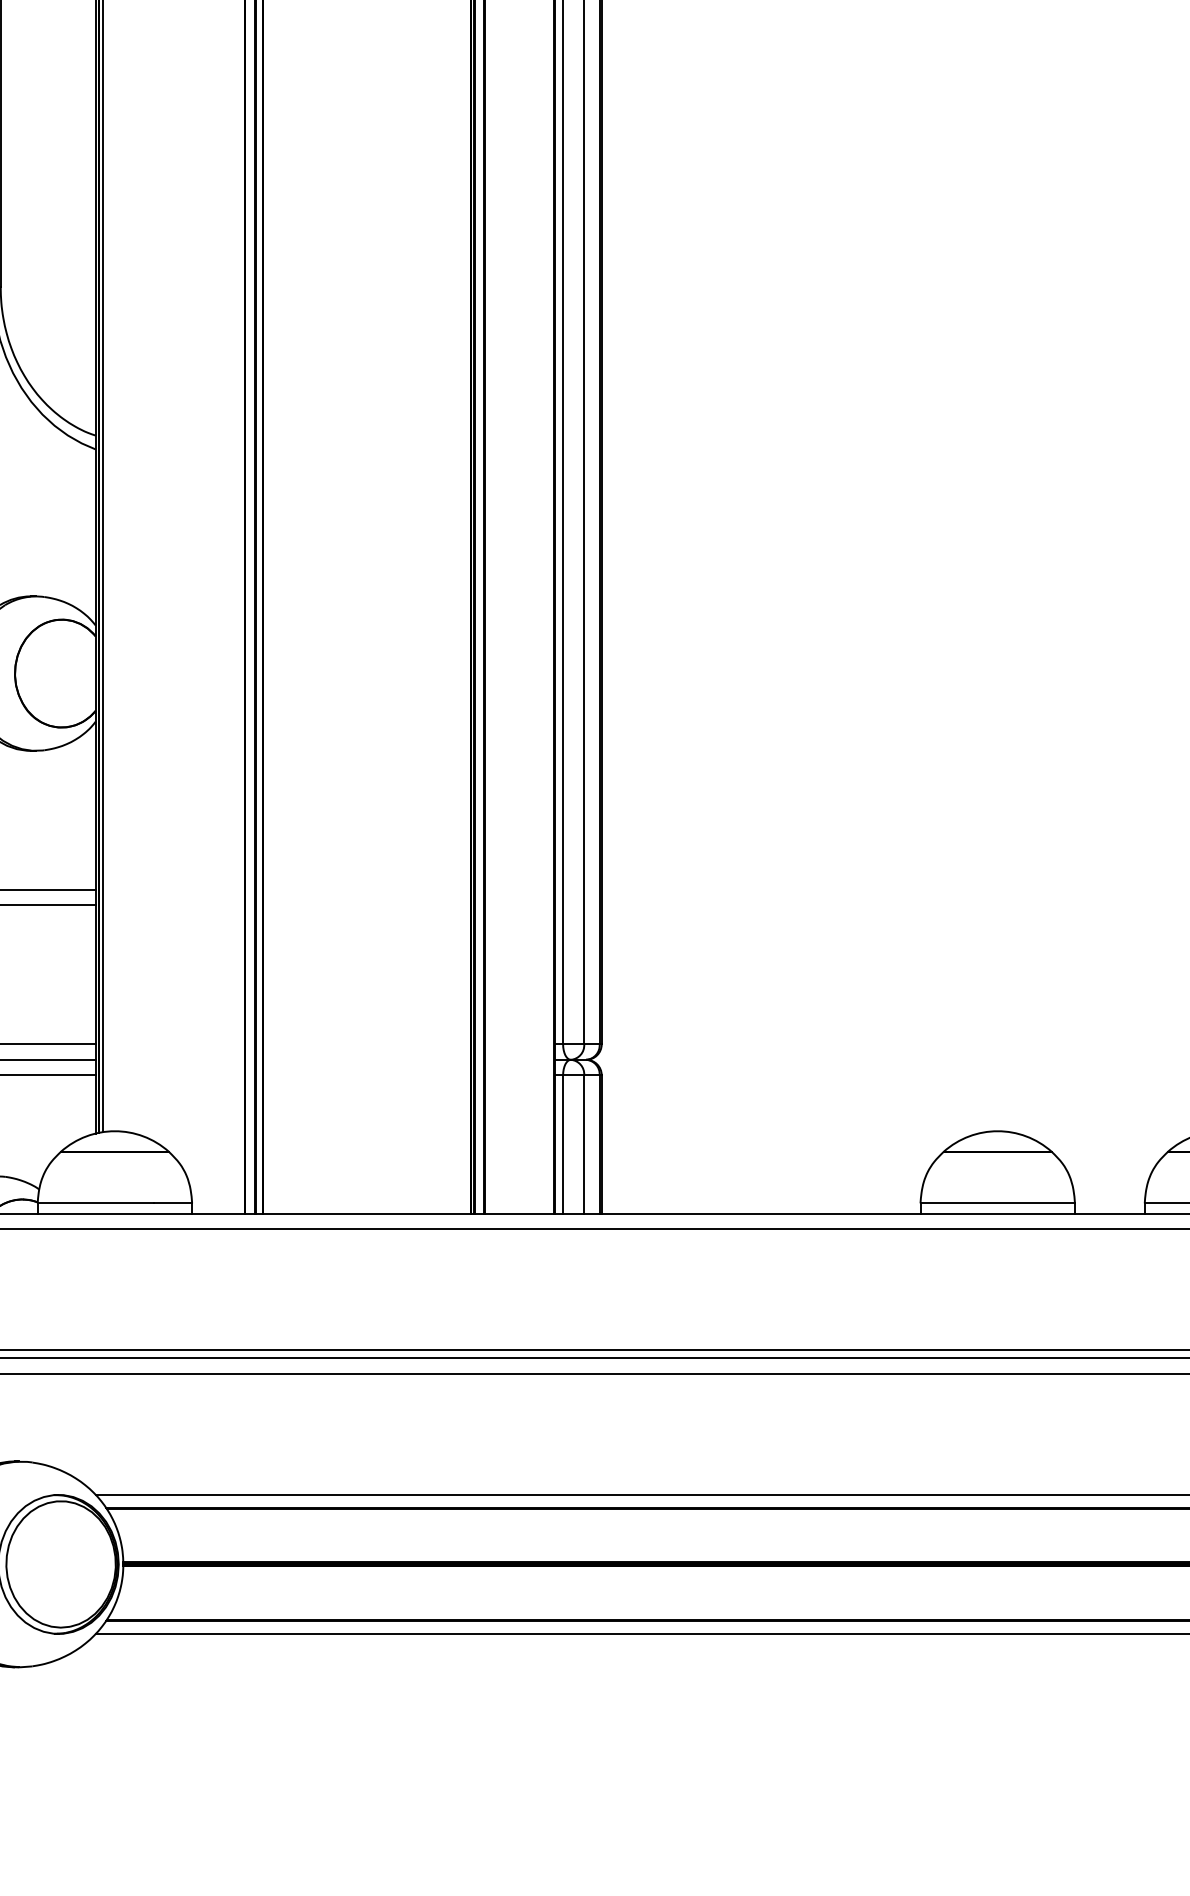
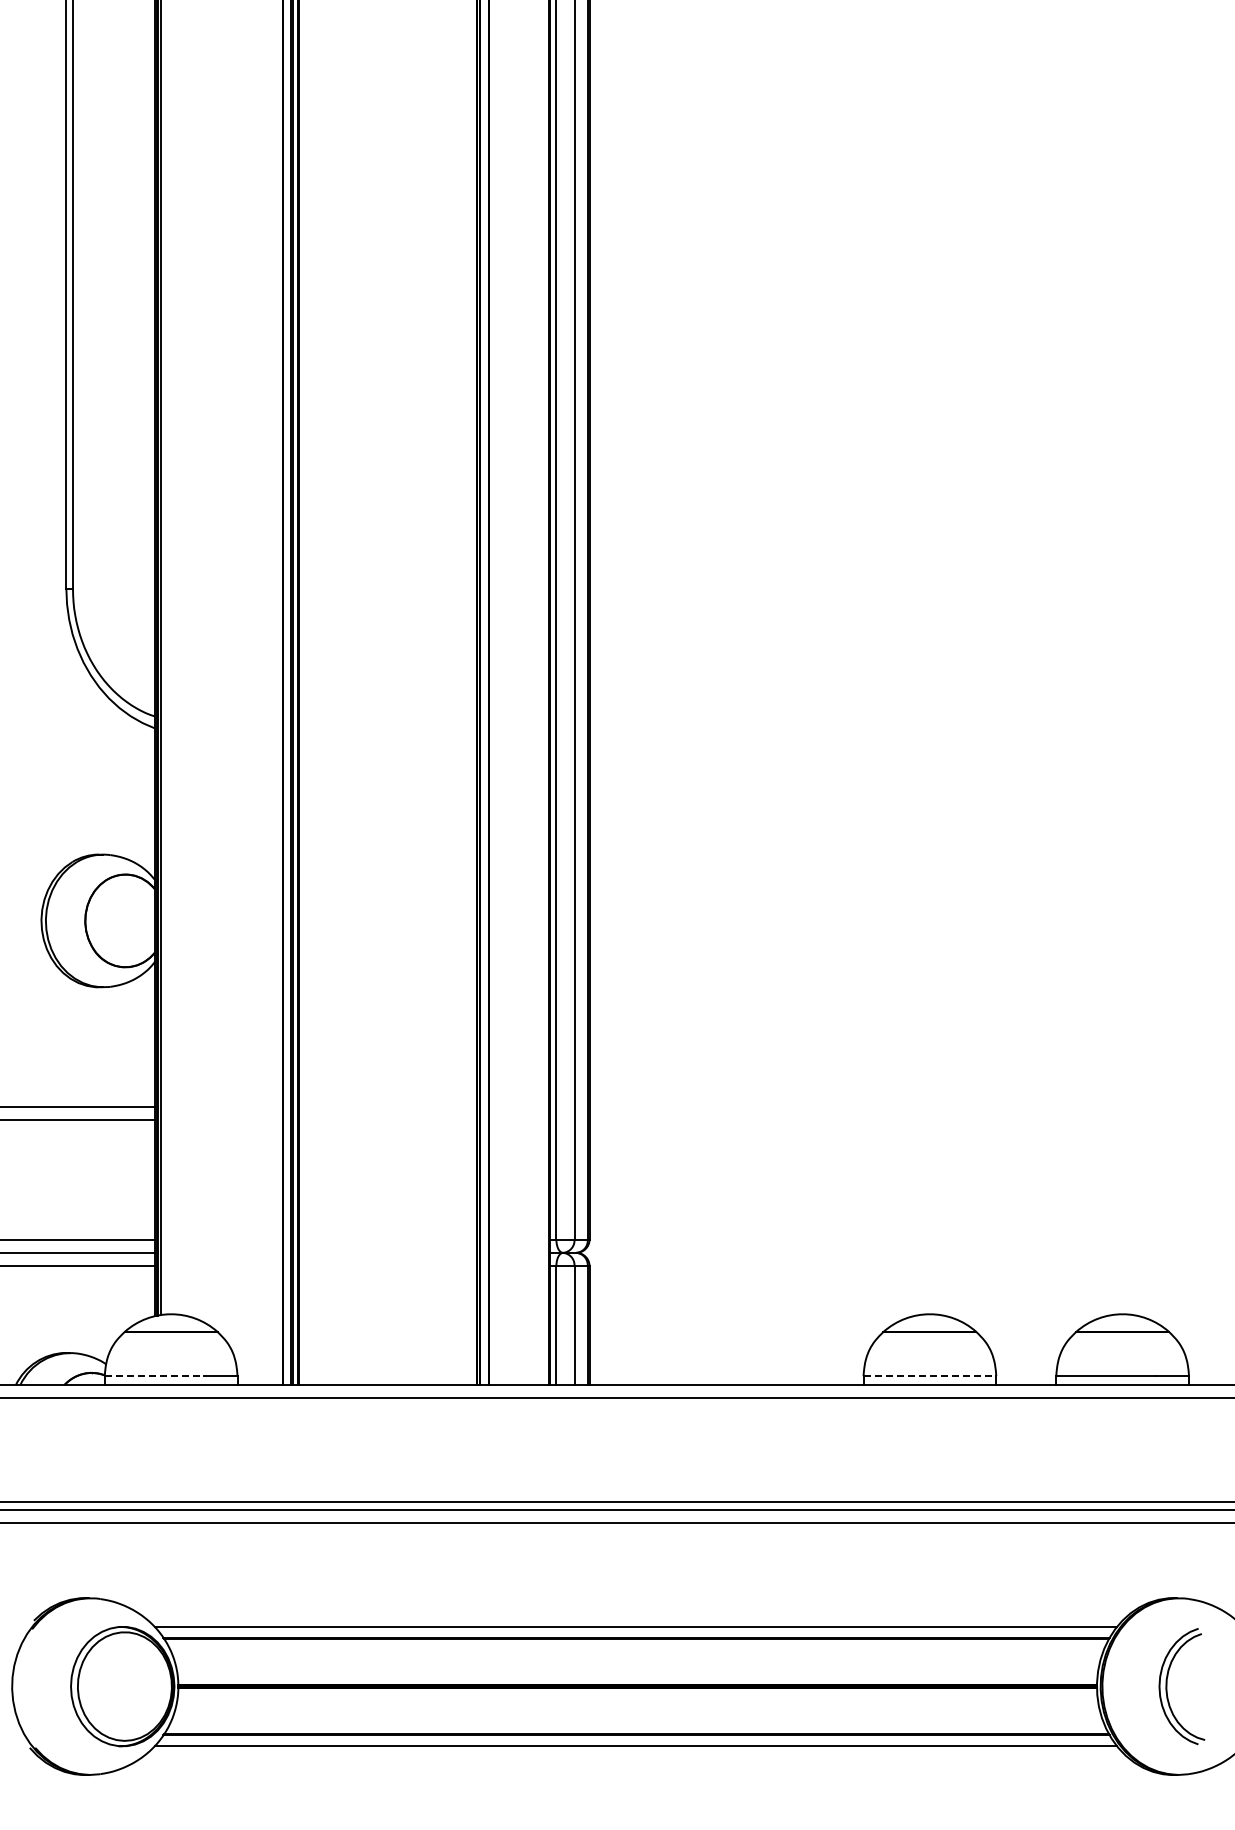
line: (95, 1203) -> (154, 1376), solid -> dashed
line: (998, 1203) -> (930, 1376), solid -> dashed

